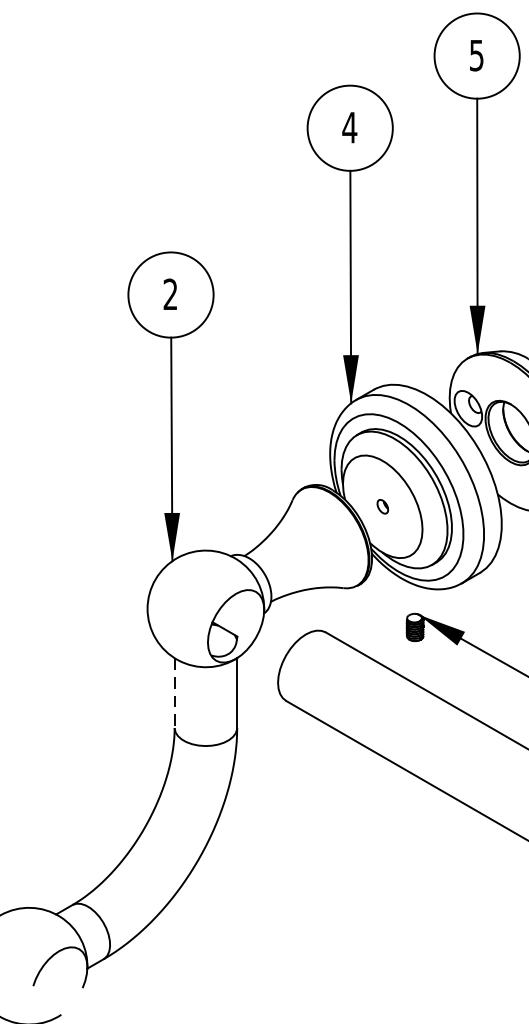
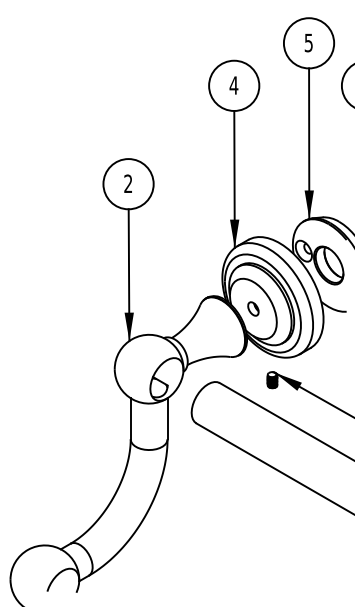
part: (382, 505) -> (253, 308), size x1.67
line: (174, 692) -> (130, 418), dashed -> solid

